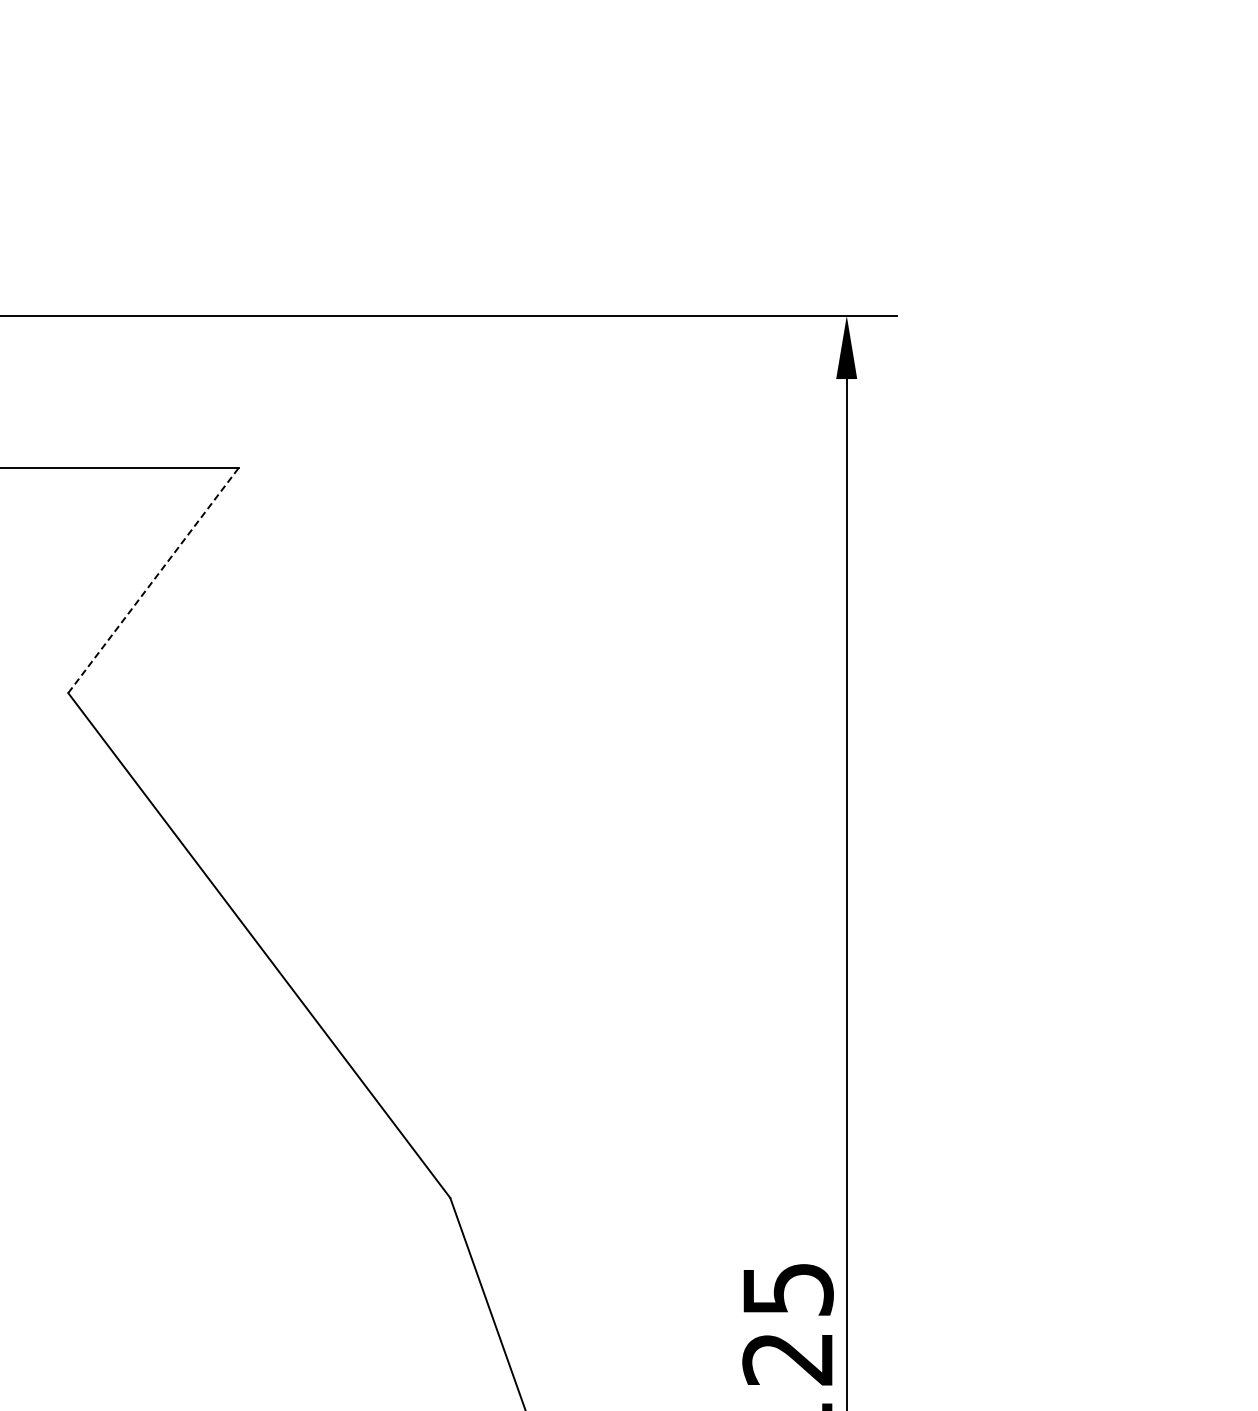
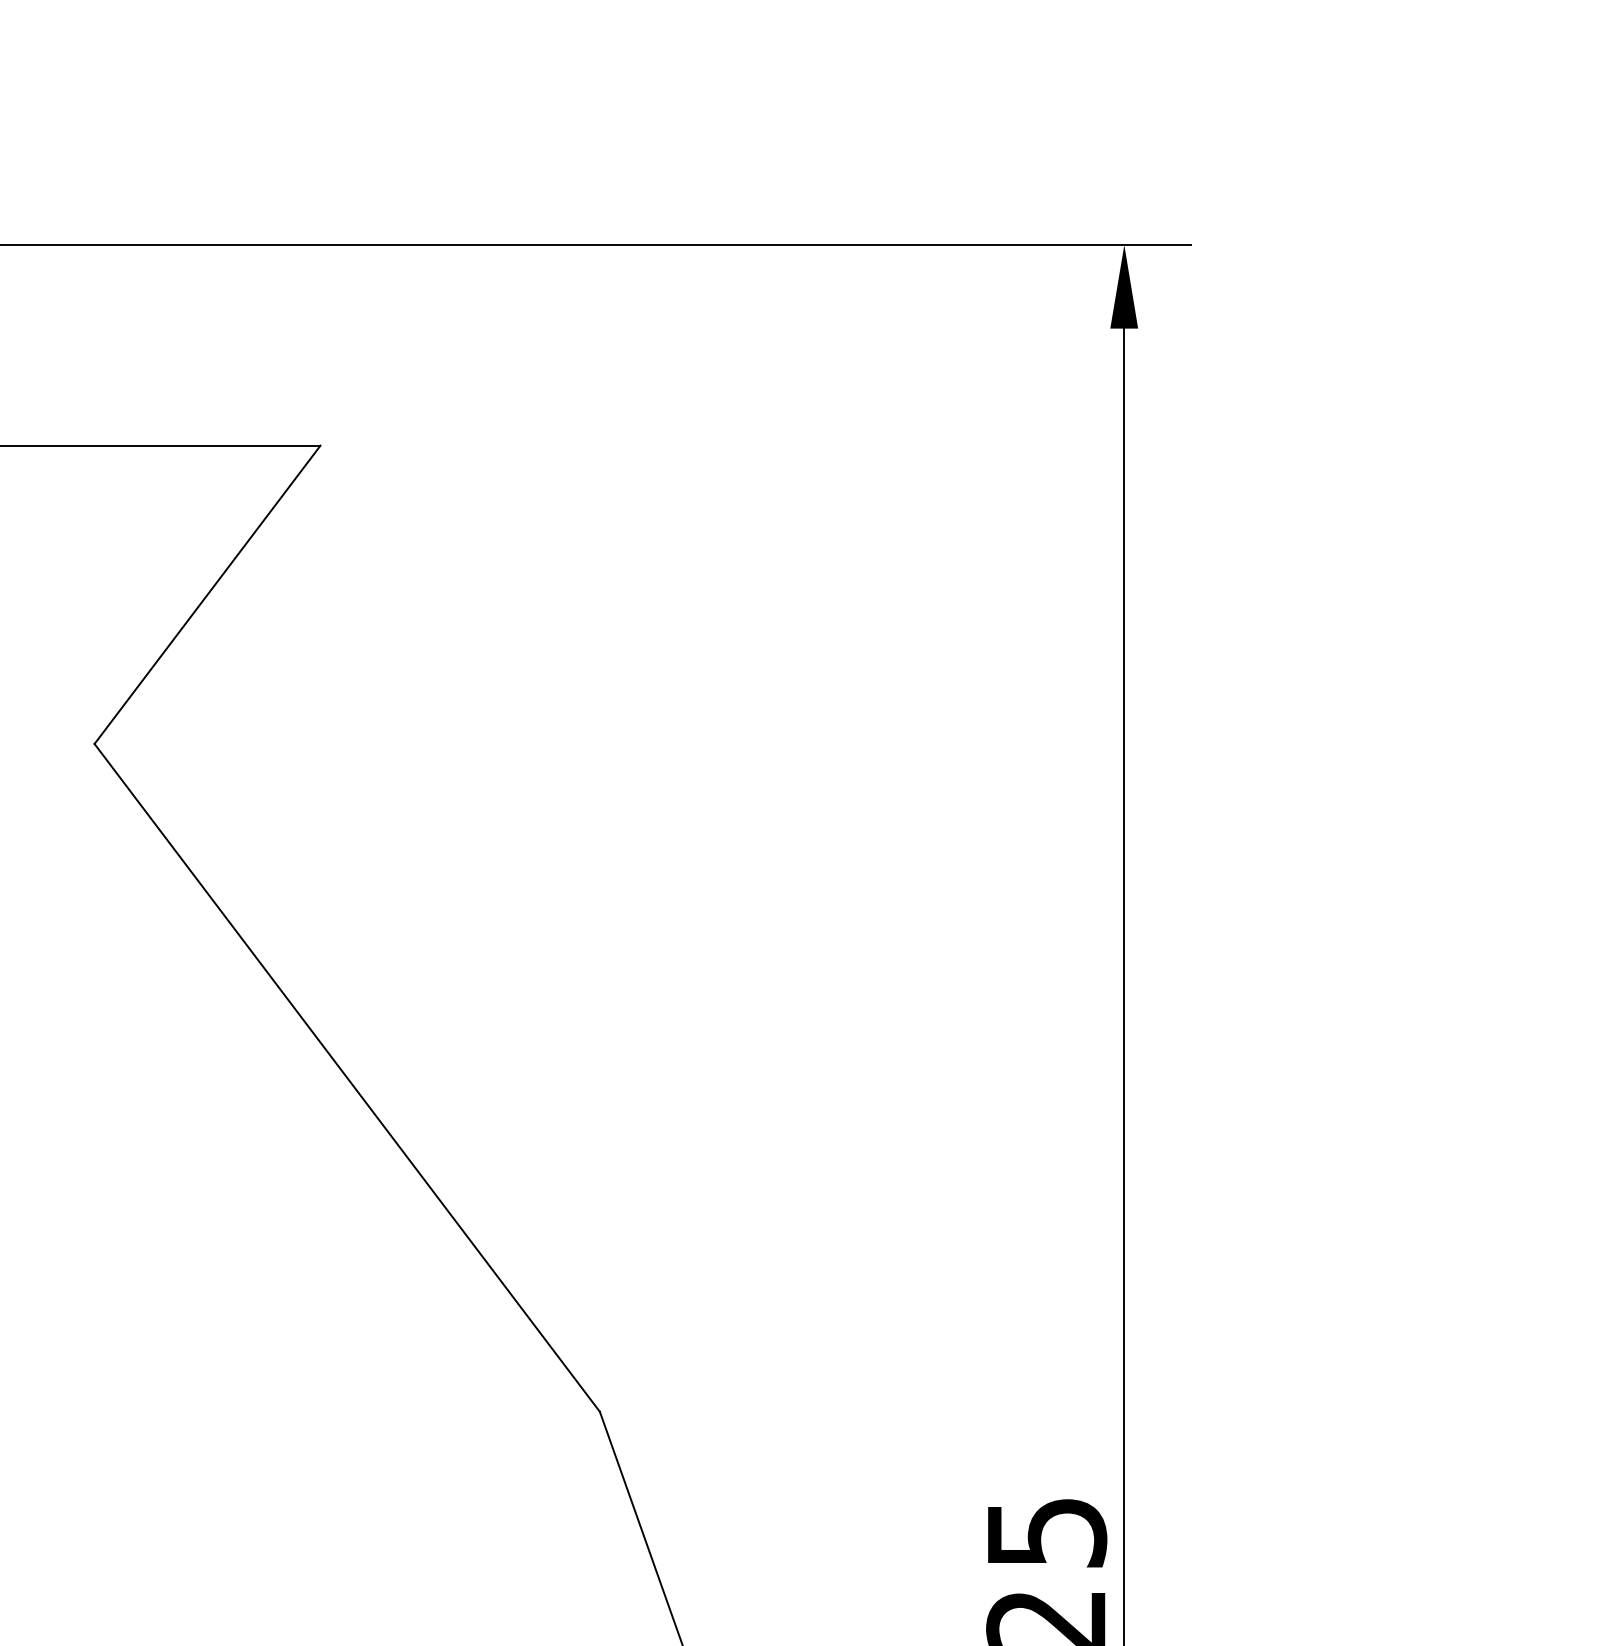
line: (153, 579) -> (207, 593), dashed -> solid

